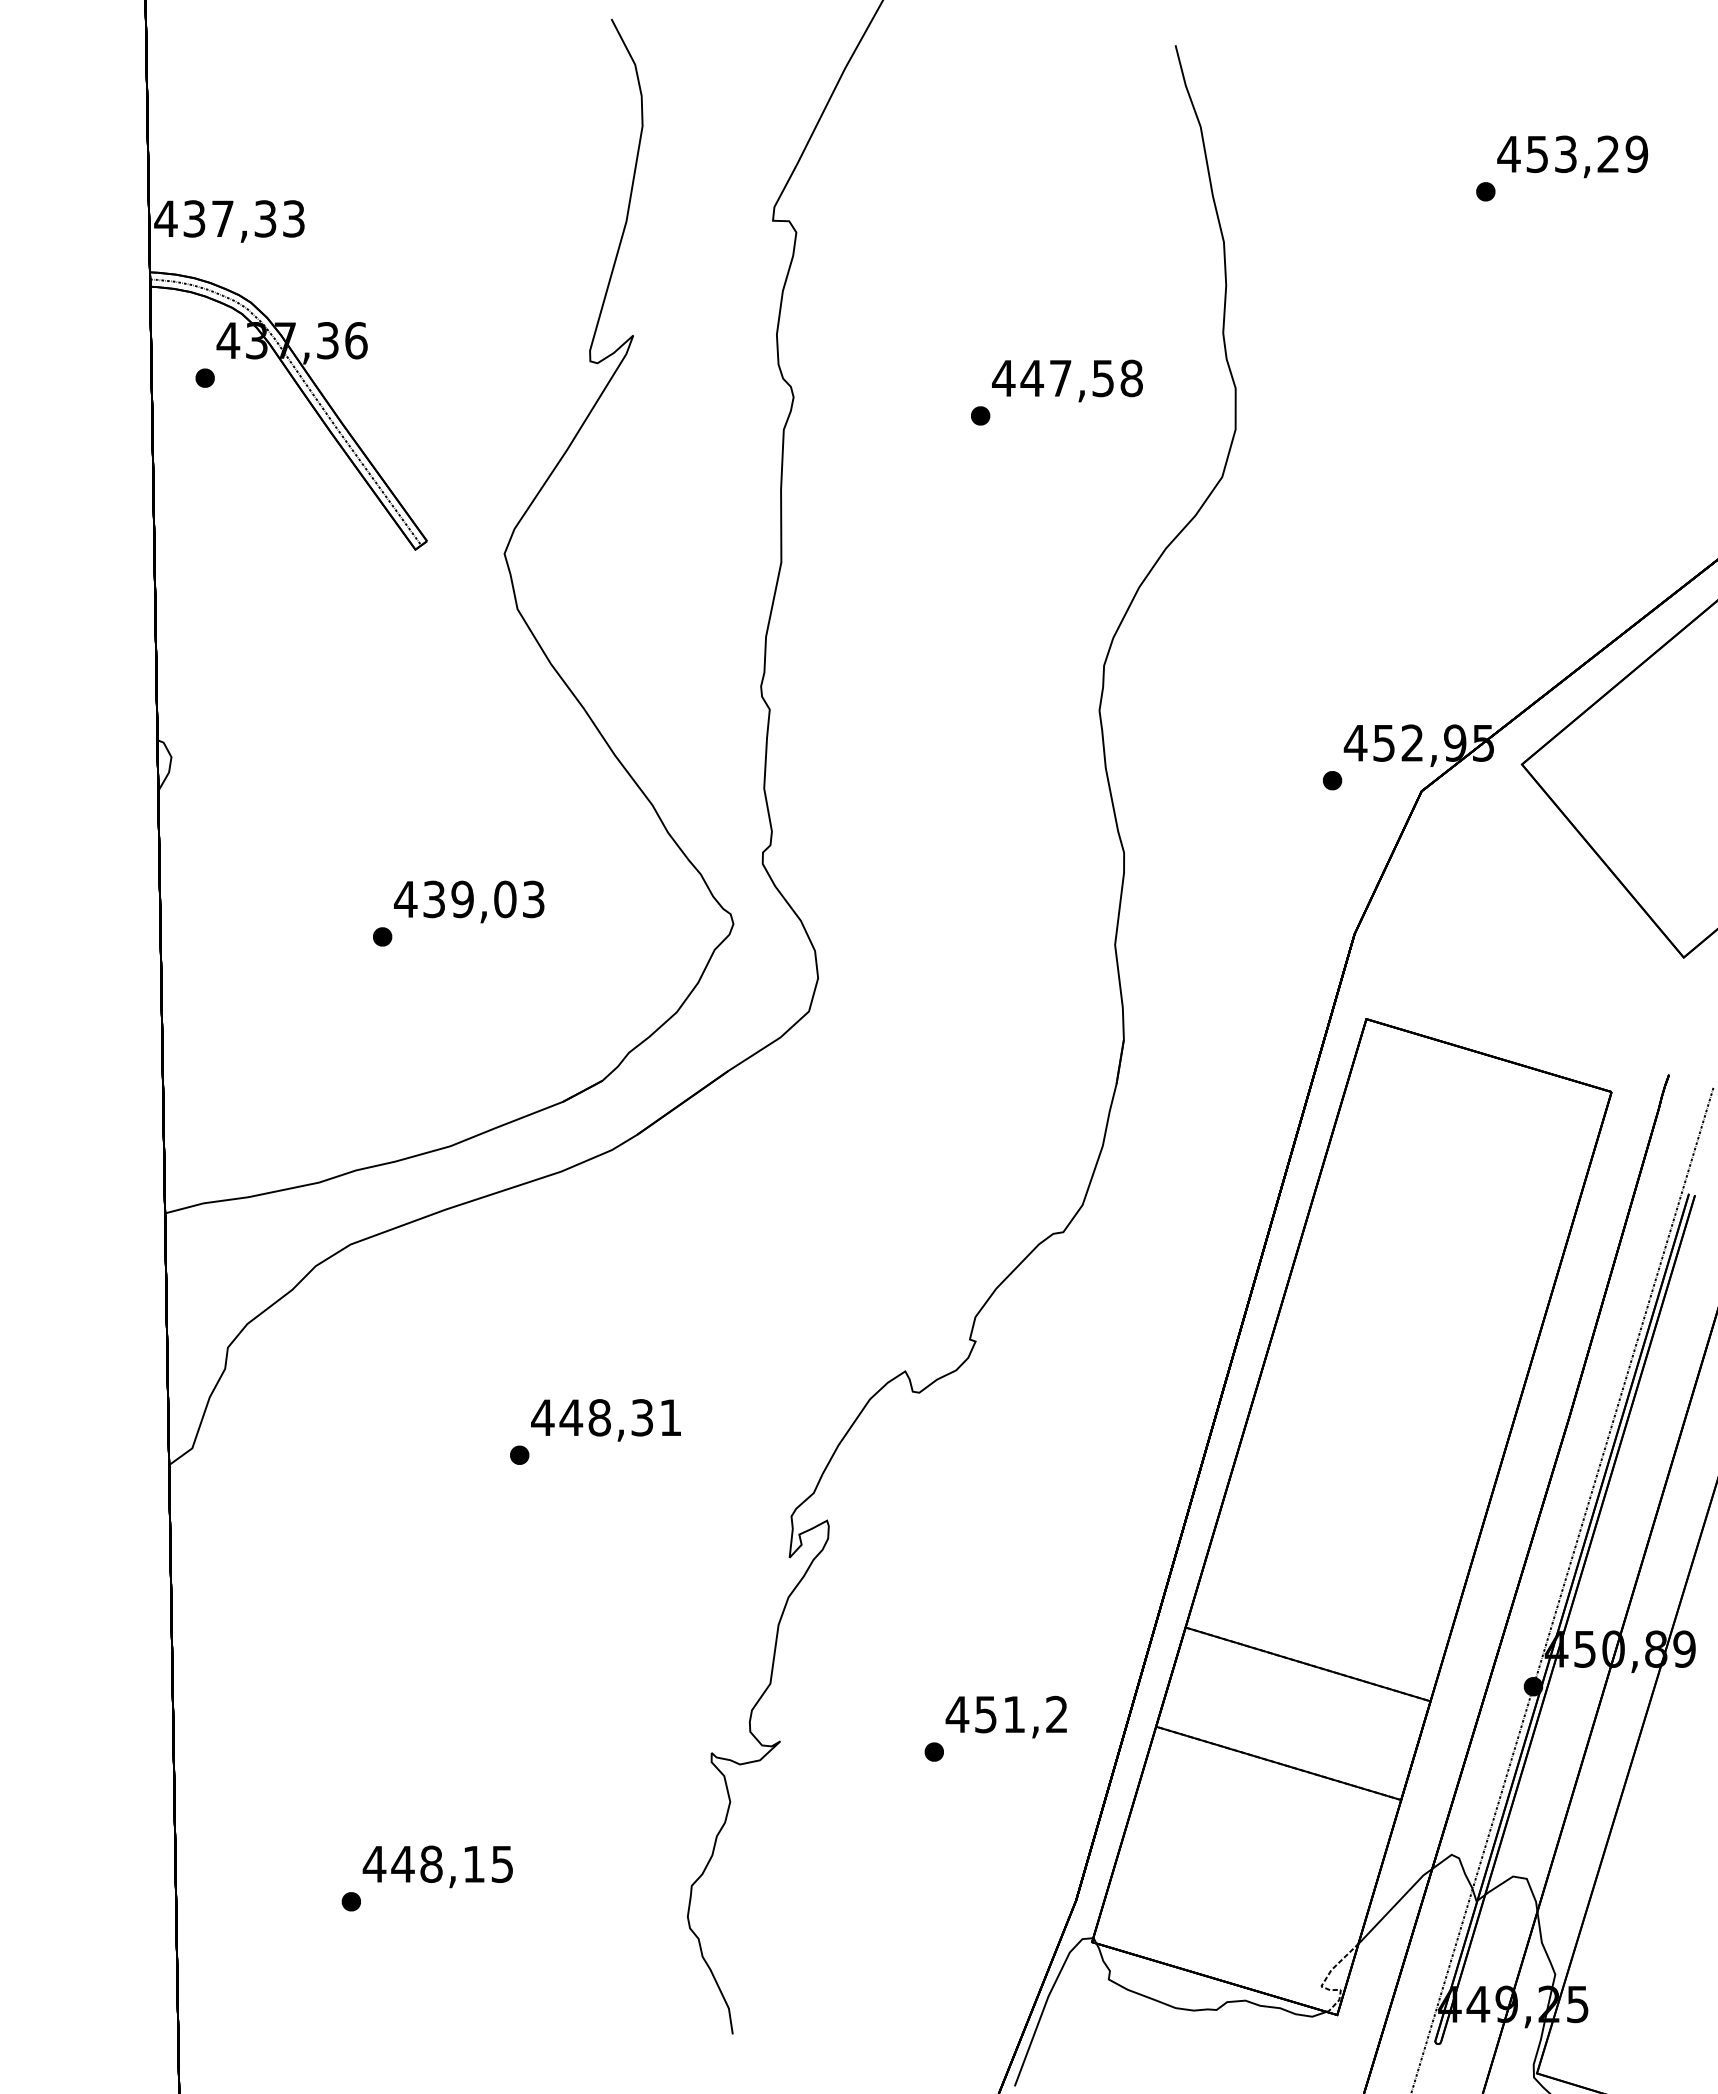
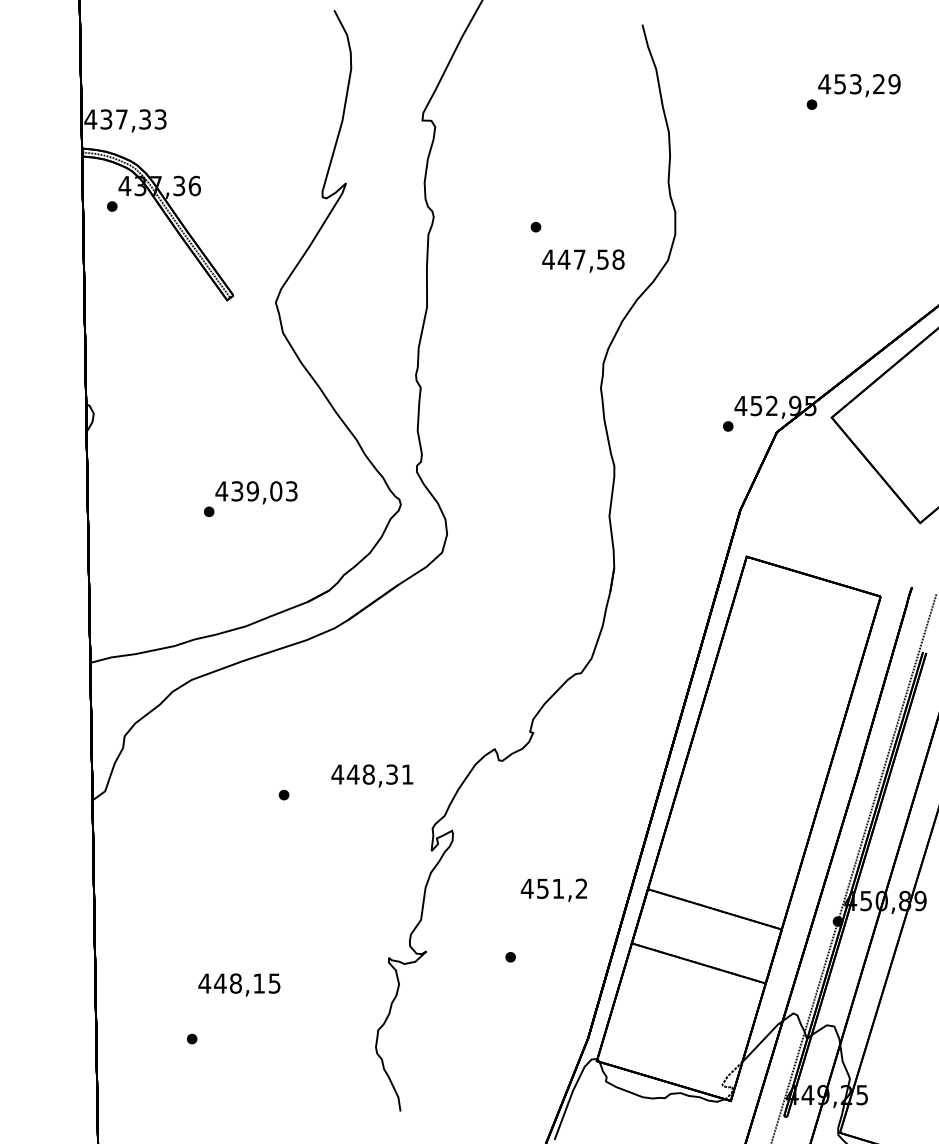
text: (1067, 379) -> (583, 260), moved
text: (606, 1419) -> (372, 775), moved
text: (1005, 1715) -> (553, 889), moved
text: (438, 1865) -> (239, 984), moved

